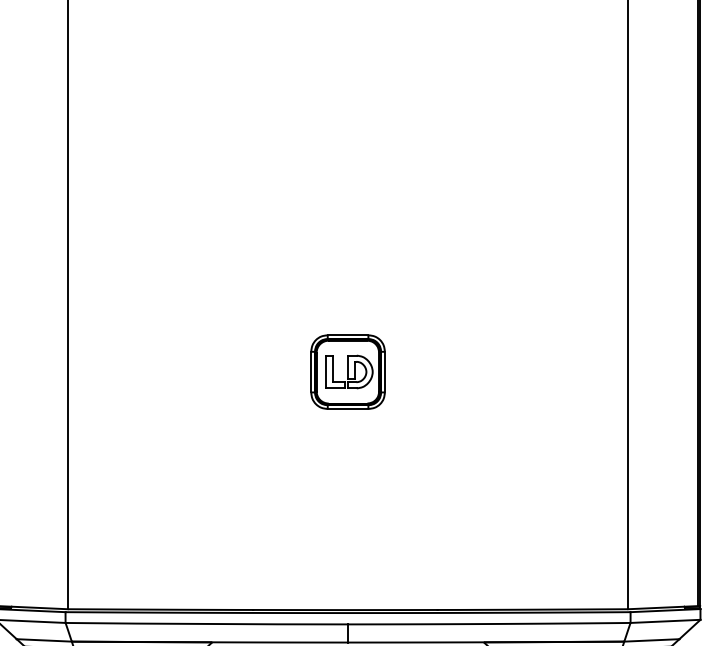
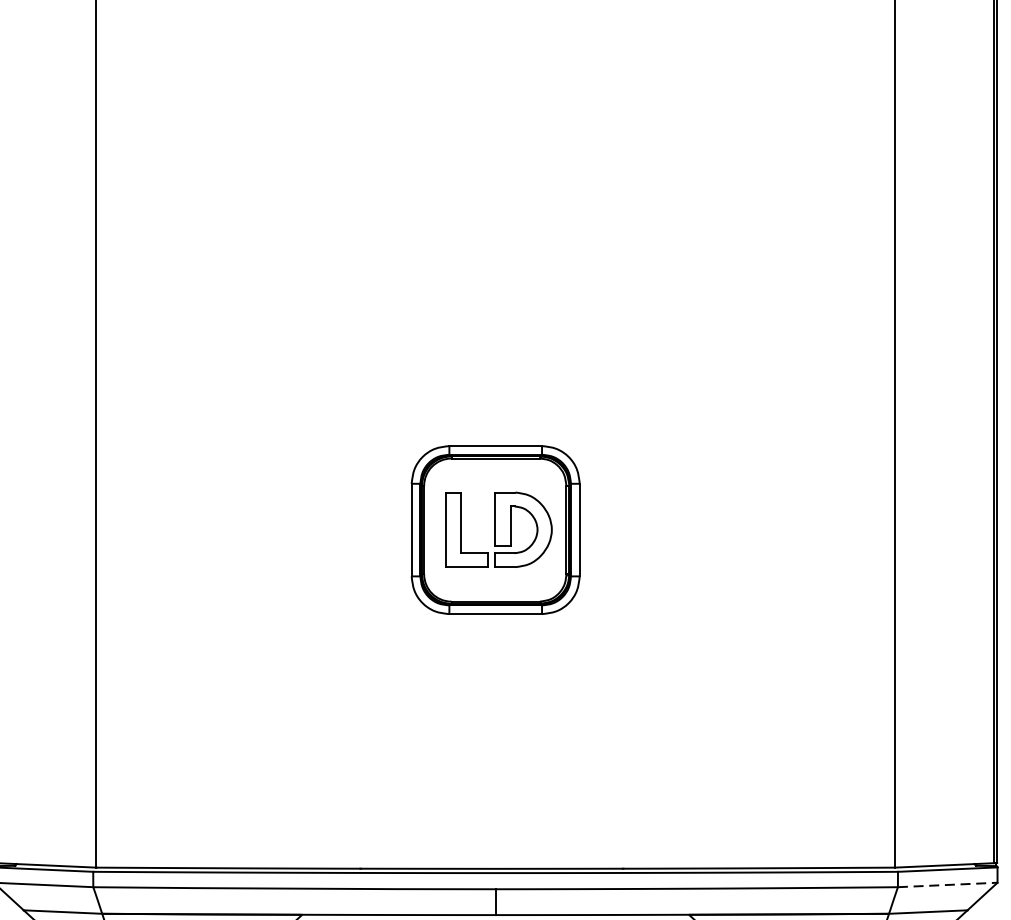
part: (347, 371) -> (494, 529), size x1.6
line: (665, 621) -> (947, 885), solid -> dashed

